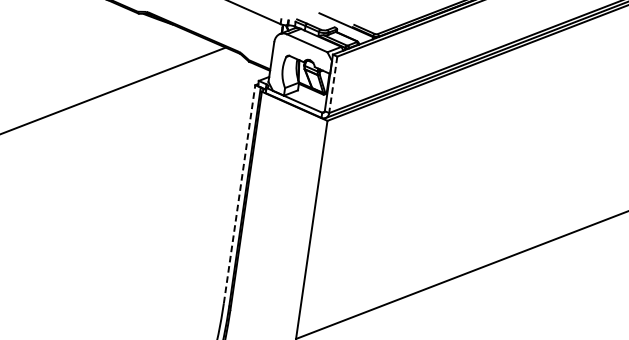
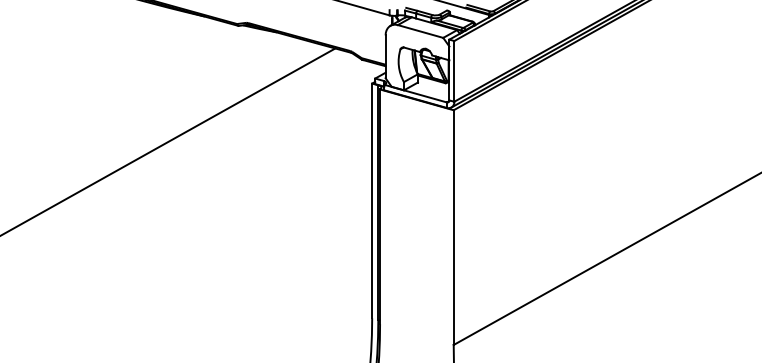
line: (333, 84) -> (454, 71), dashed -> solid
line: (239, 193) -> (372, 200), dashed -> solid

